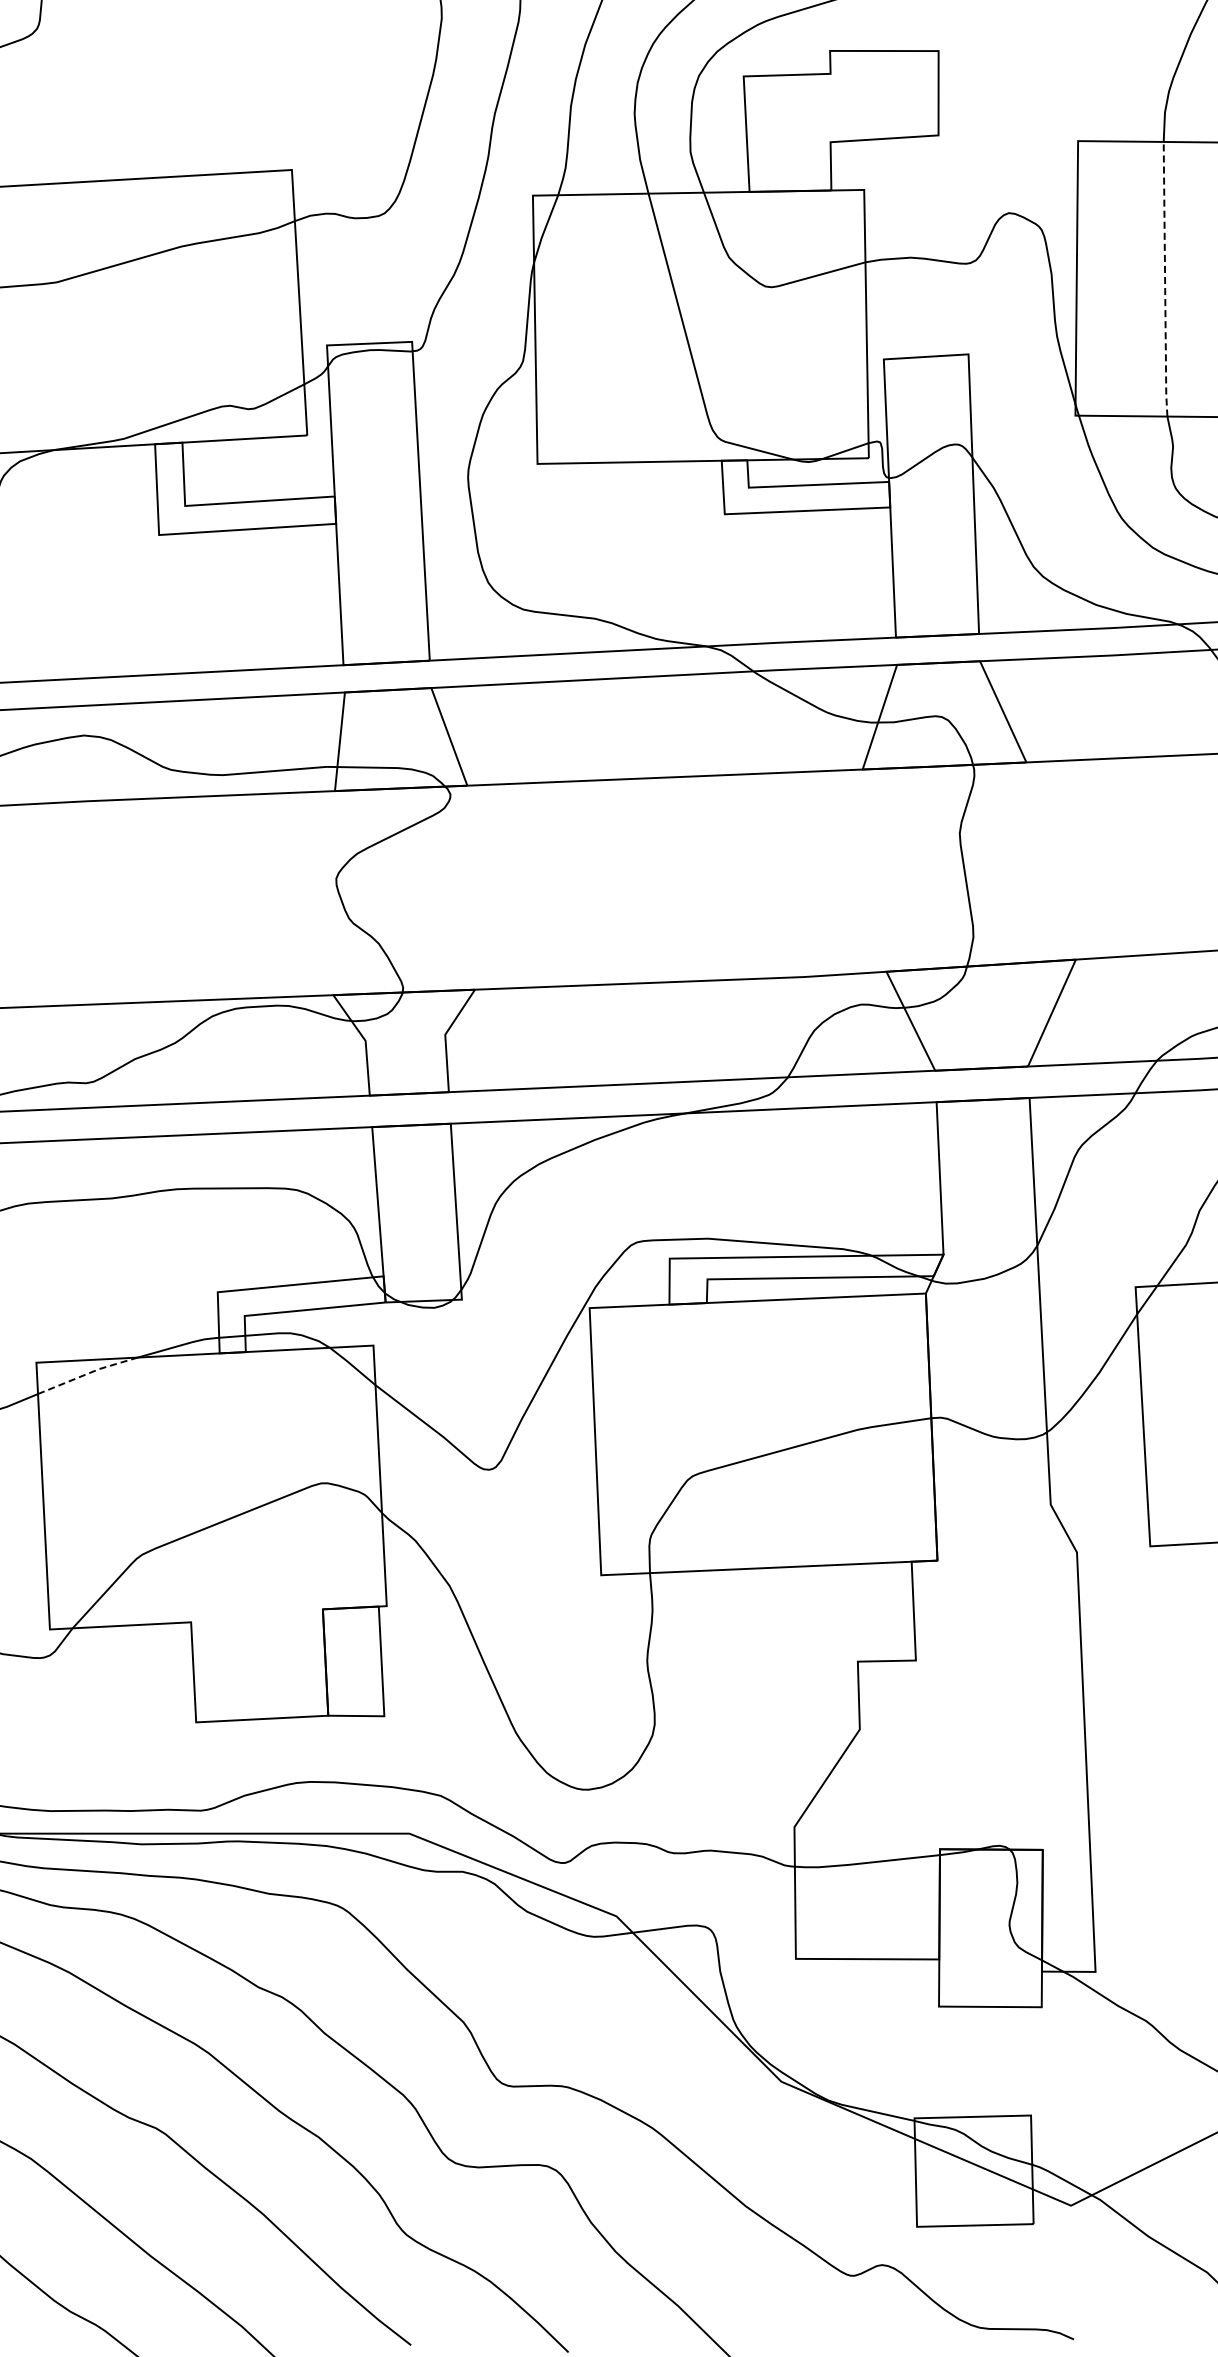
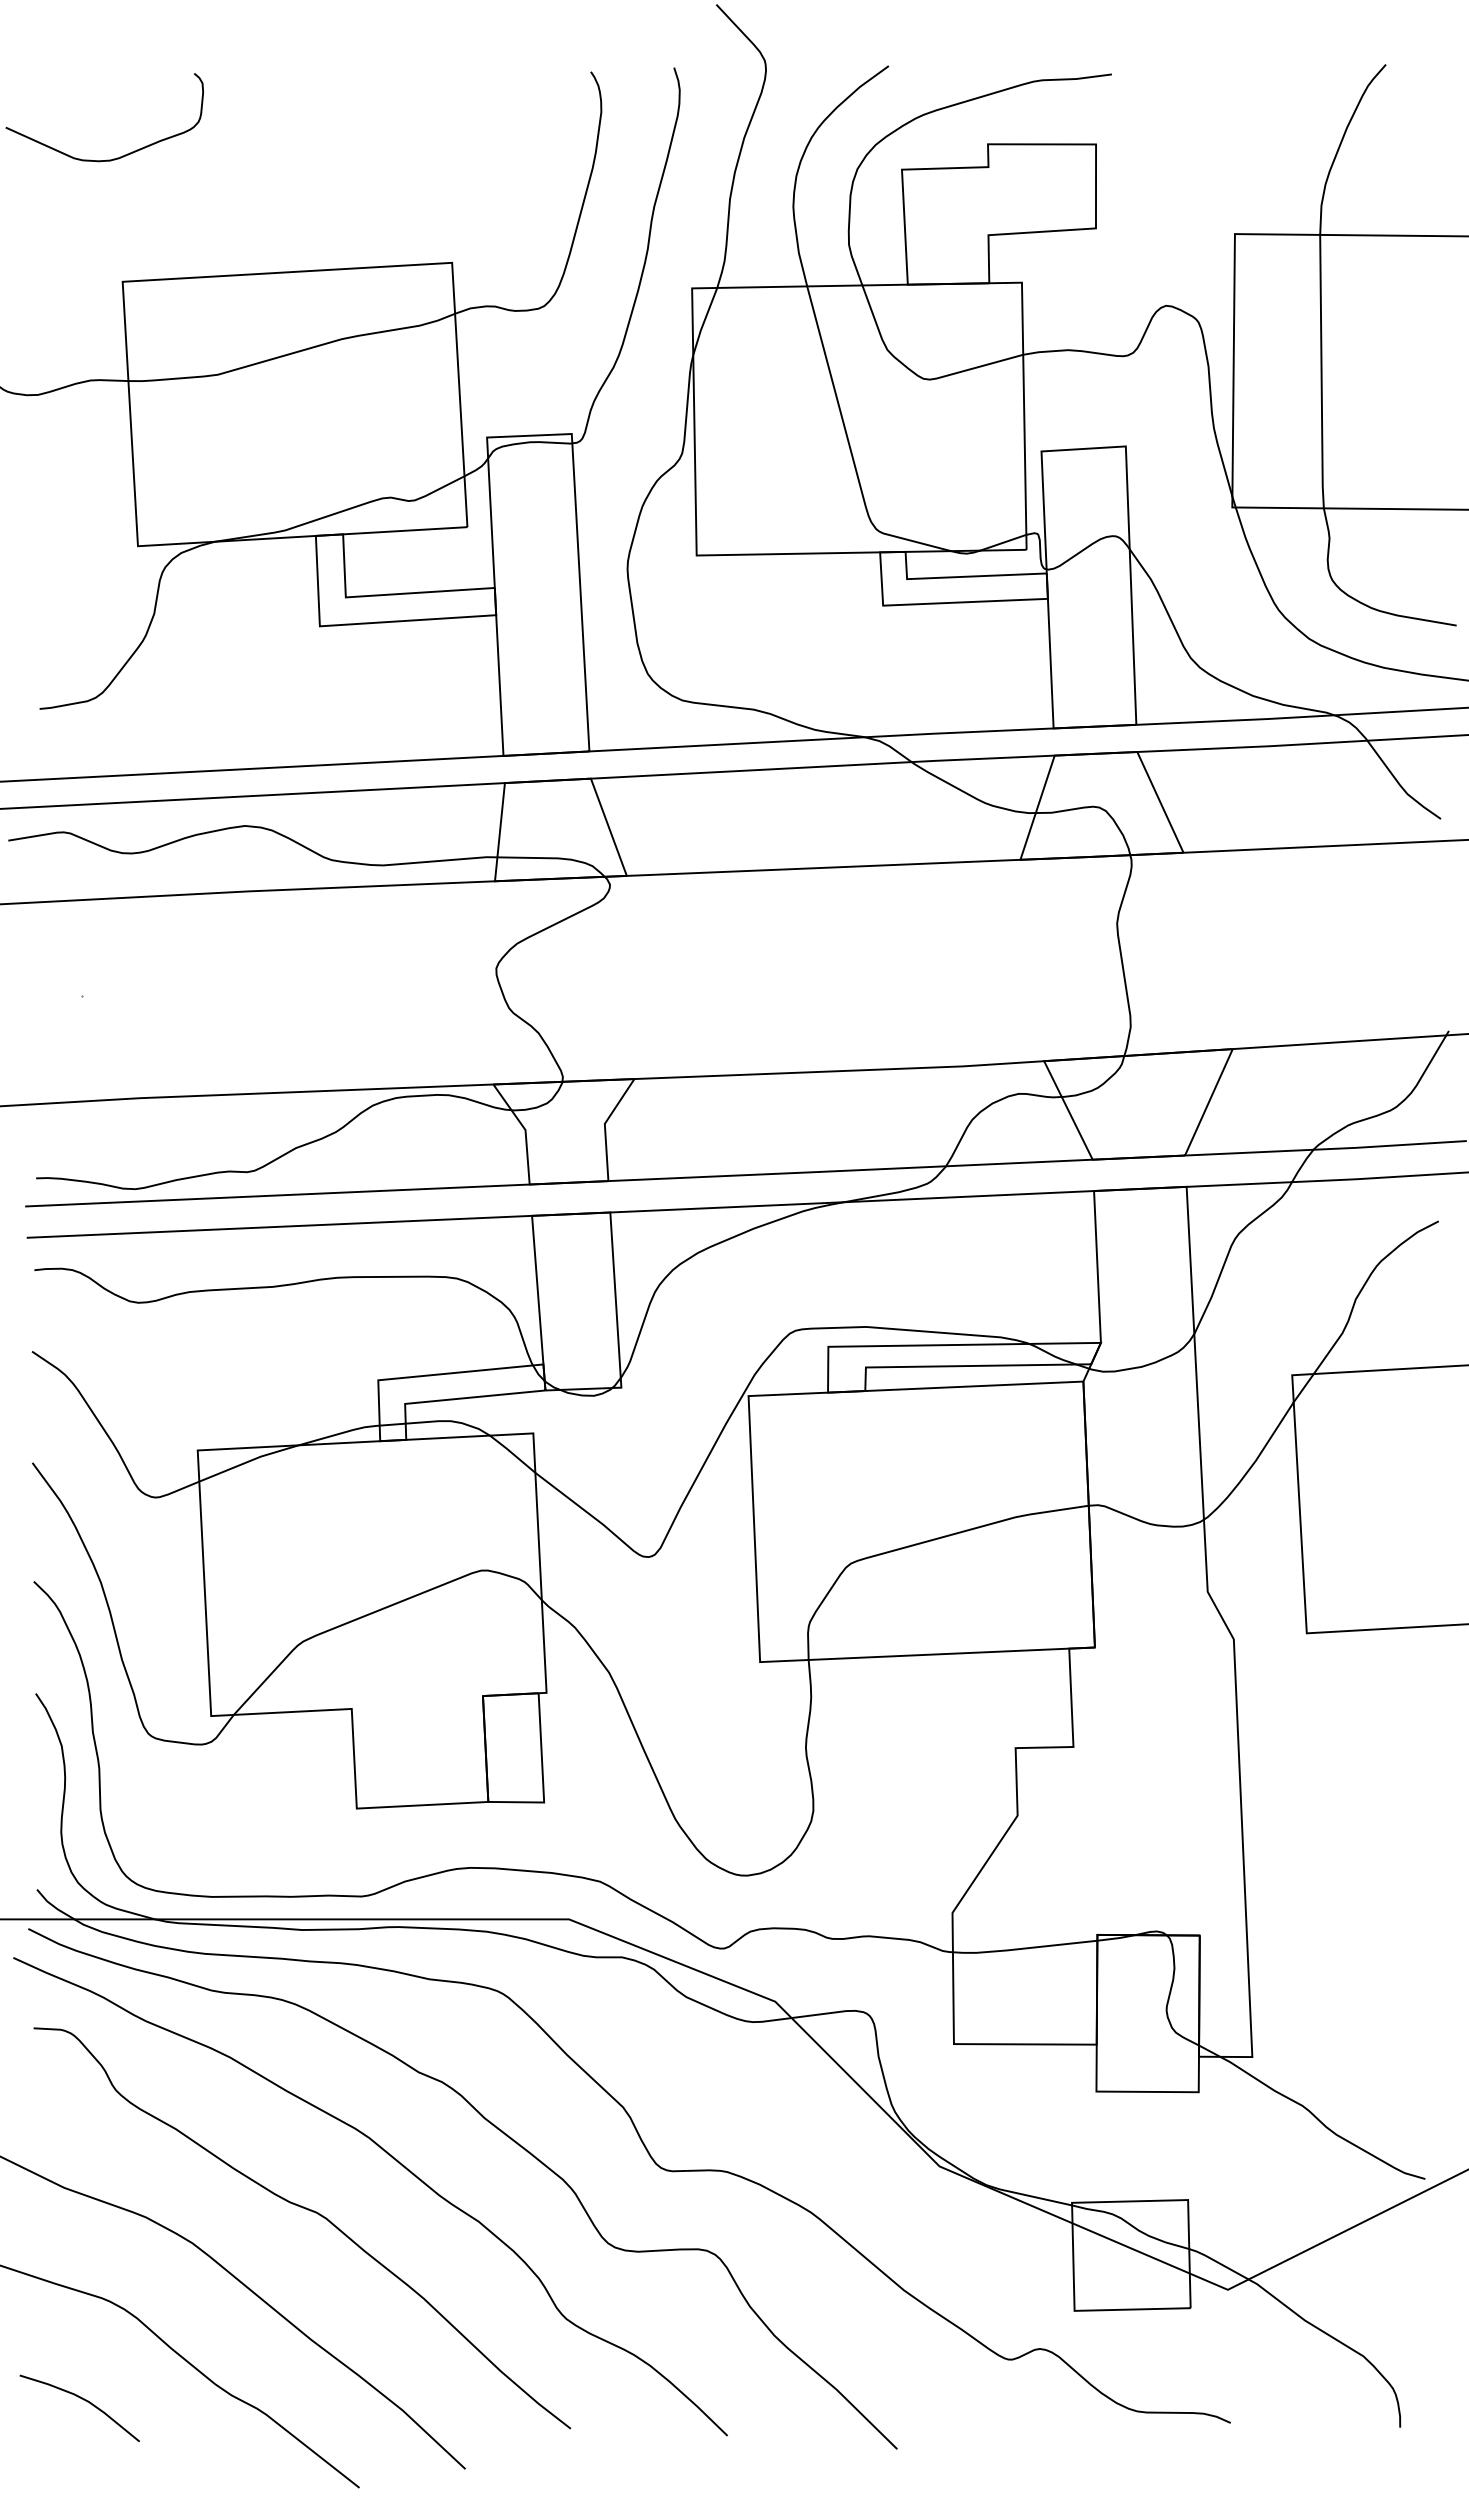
line: (1165, 280) -> (1321, 372), dashed -> solid
line: (87, 1373) -> (248, 1461), dashed -> solid

